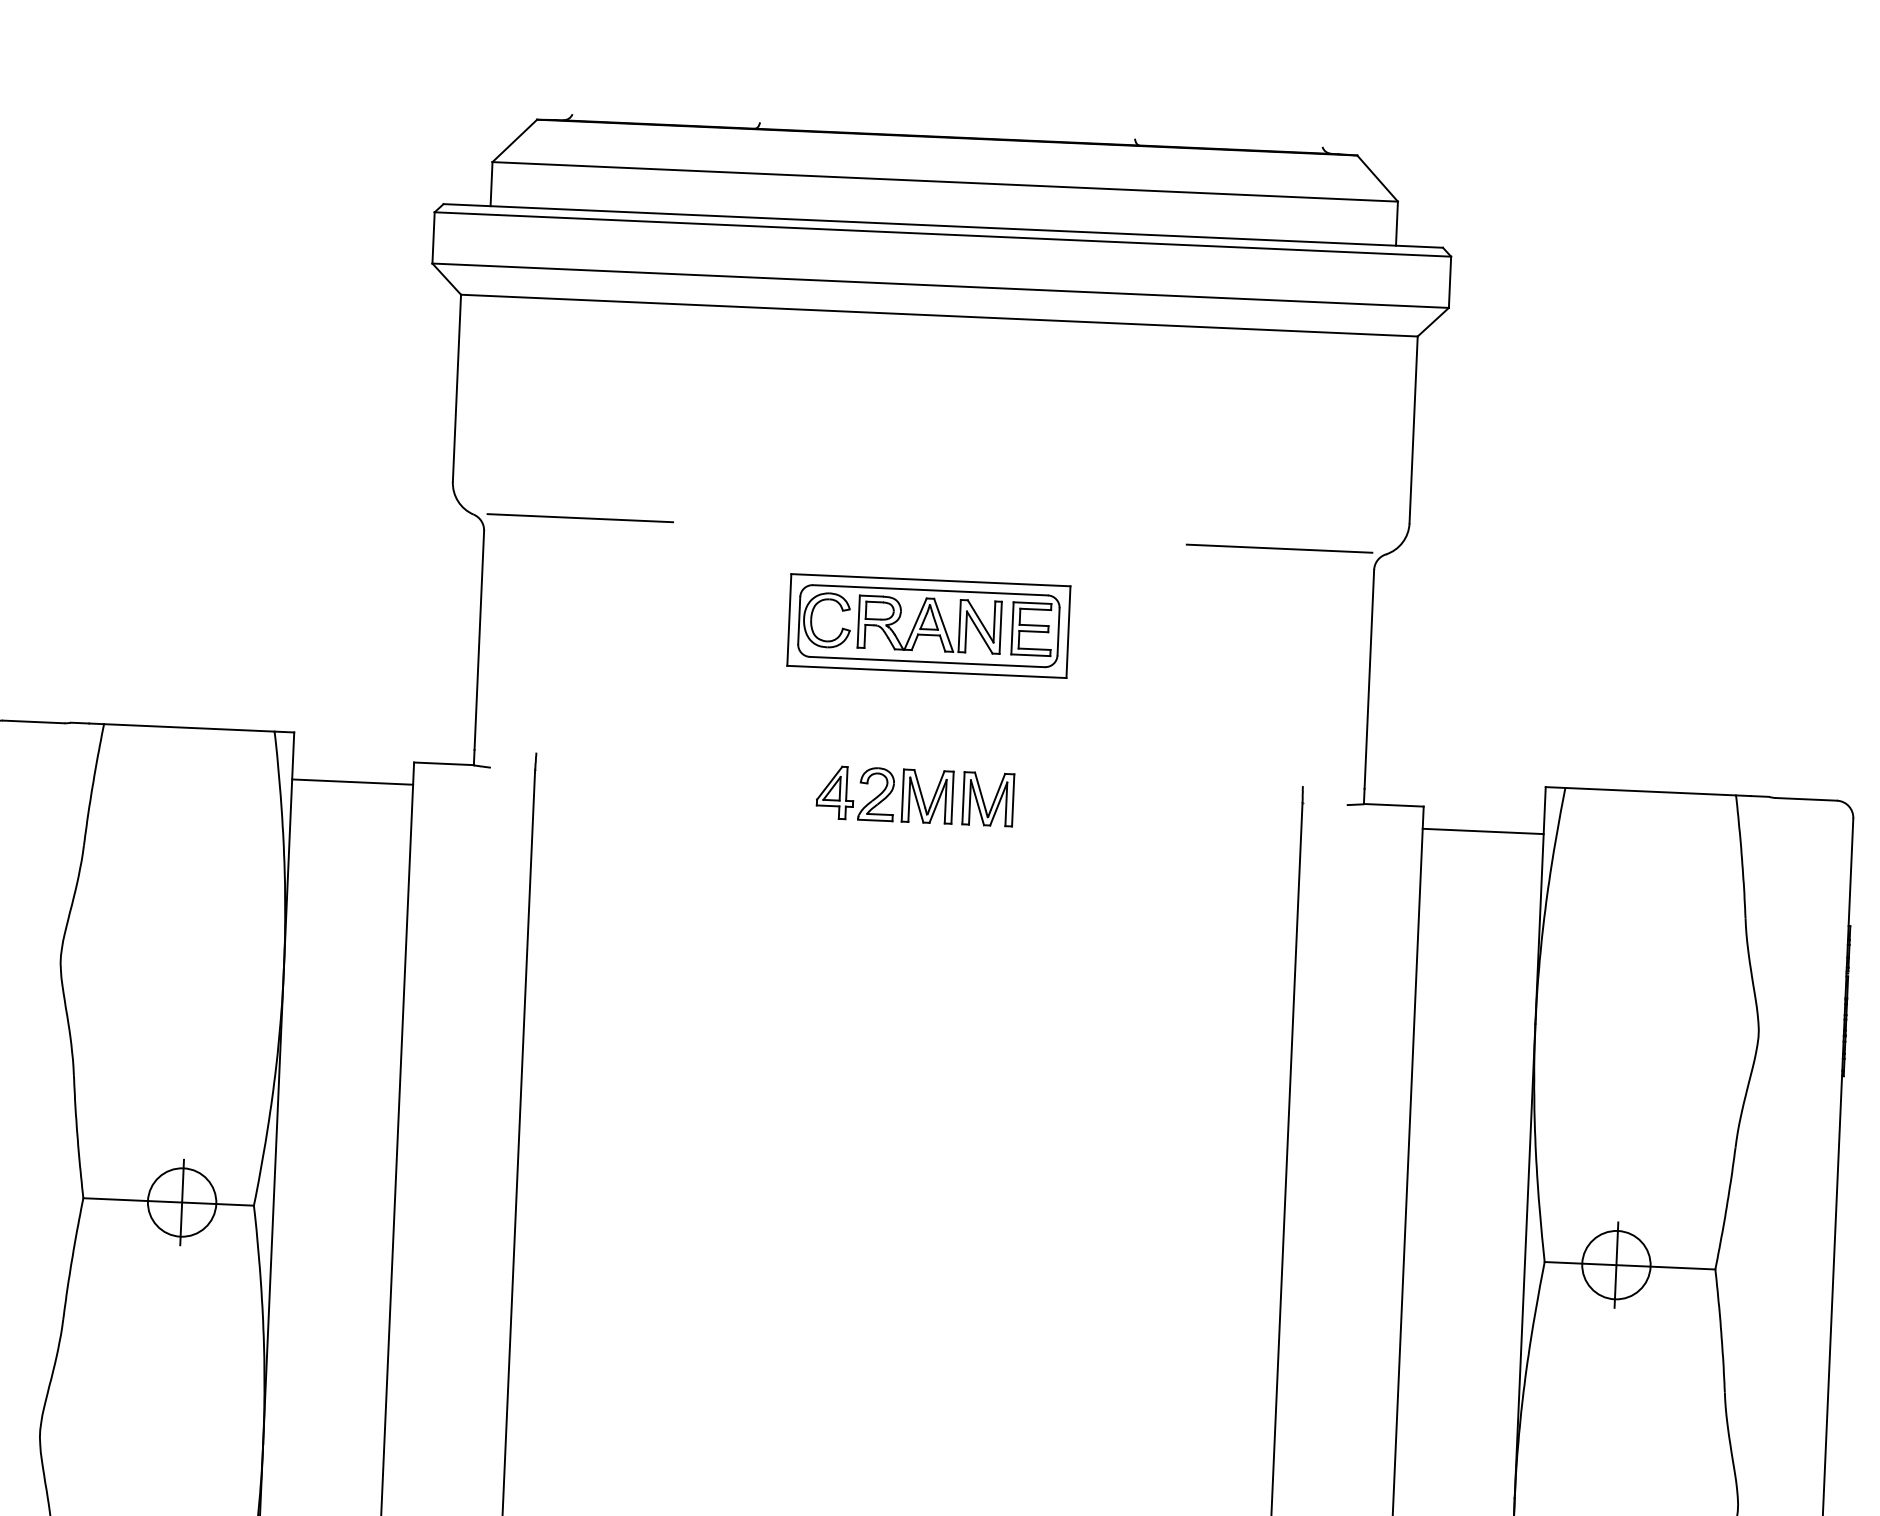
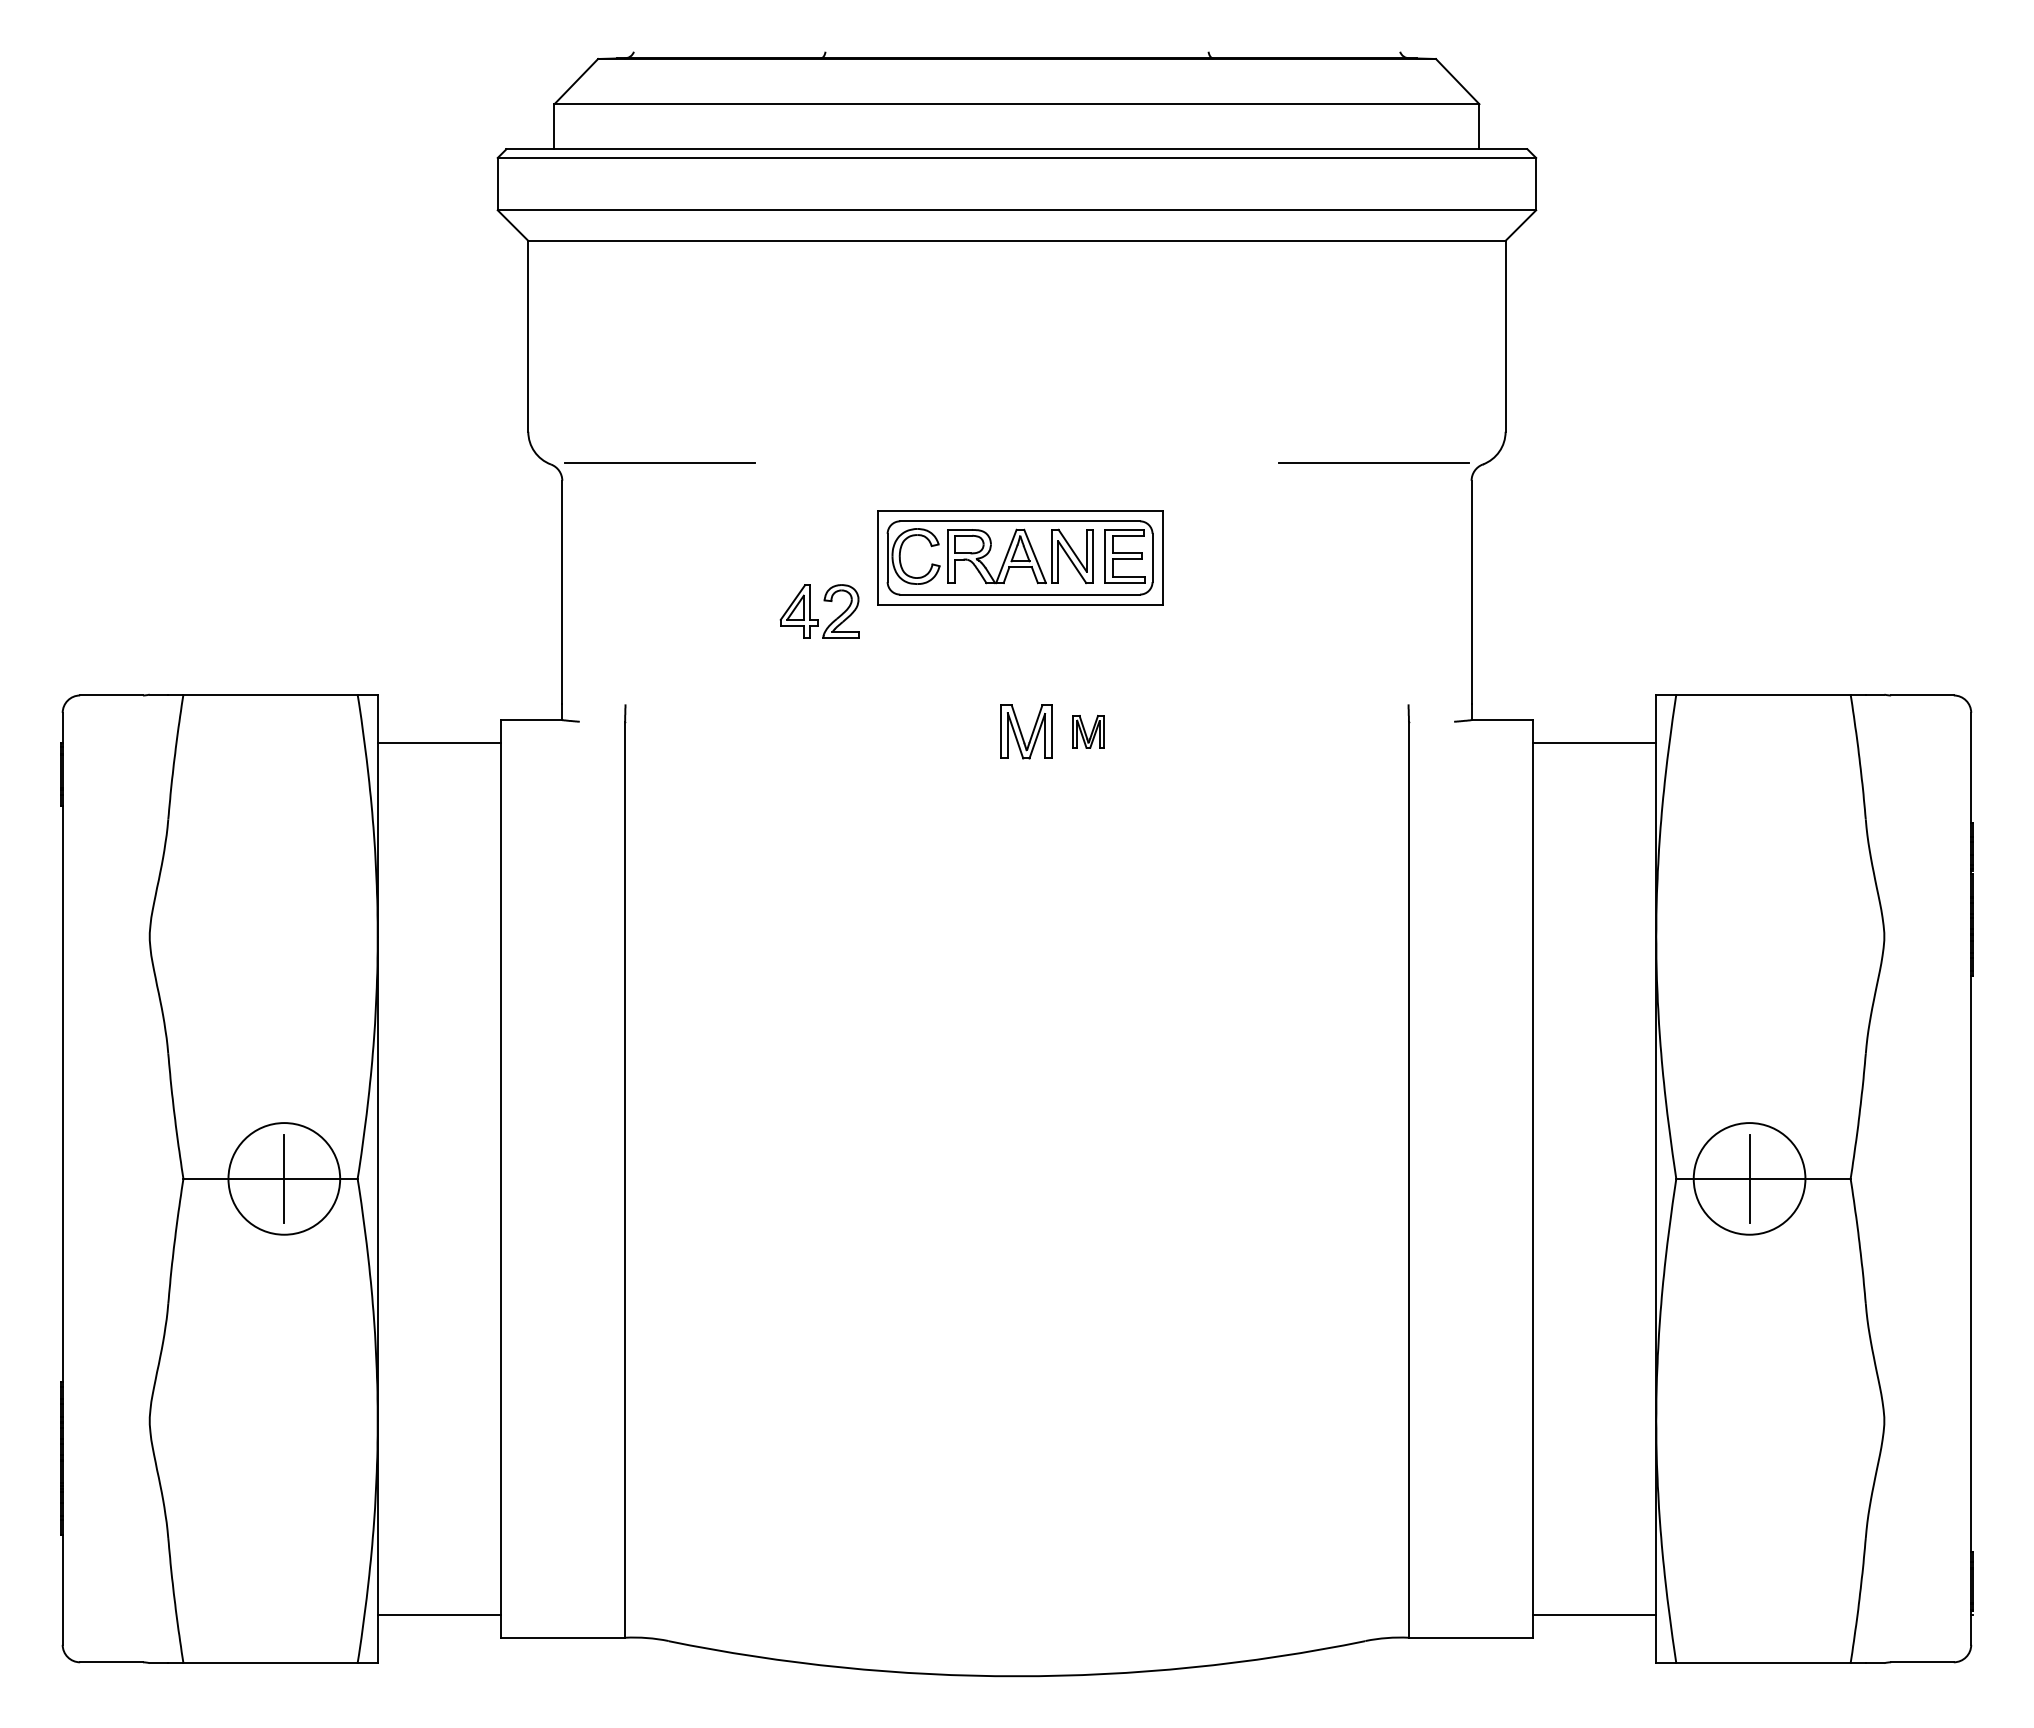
part: (988, 798) -> (1088, 731), size x0.6
part: (853, 800) -> (818, 619), moved
circle: (182, 1202) -> (284, 1178), size x1.6
circle: (1616, 1264) -> (1749, 1178), size x1.6

